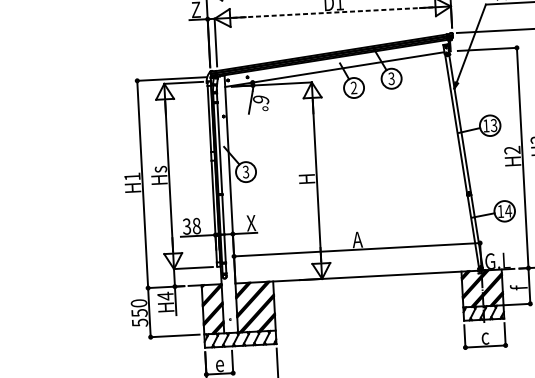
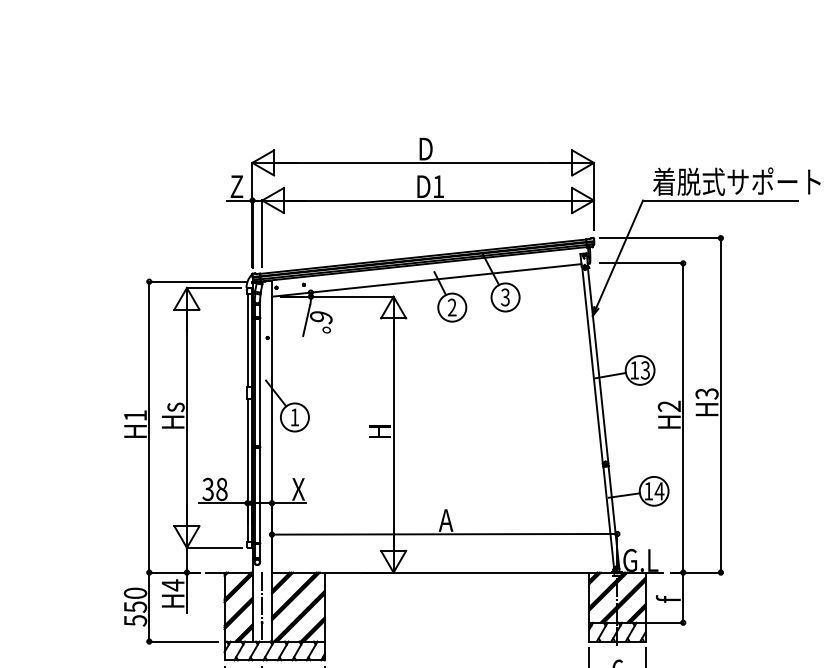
line: (333, 12) -> (428, 200), dashed -> solid
text: (245, 172) -> (294, 417), 3 -> 1
line: (230, 307) -> (262, 606), added

